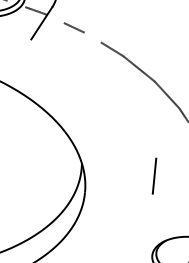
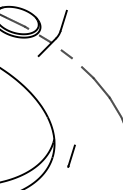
line: (154, 175) -> (71, 155), moved

